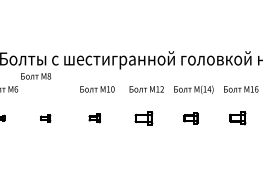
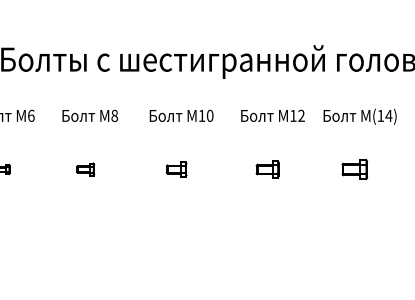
text: (36, 76) -> (90, 116), moved
part: (143, 117) -> (266, 168), size x0.71

